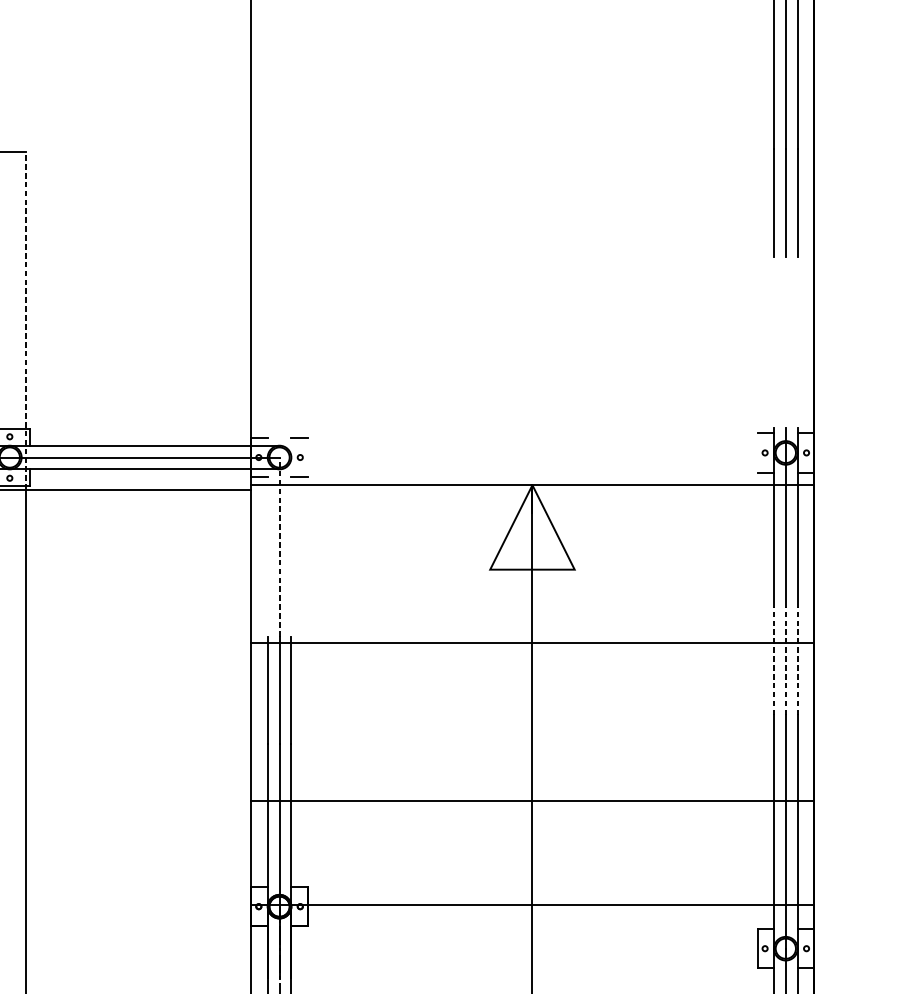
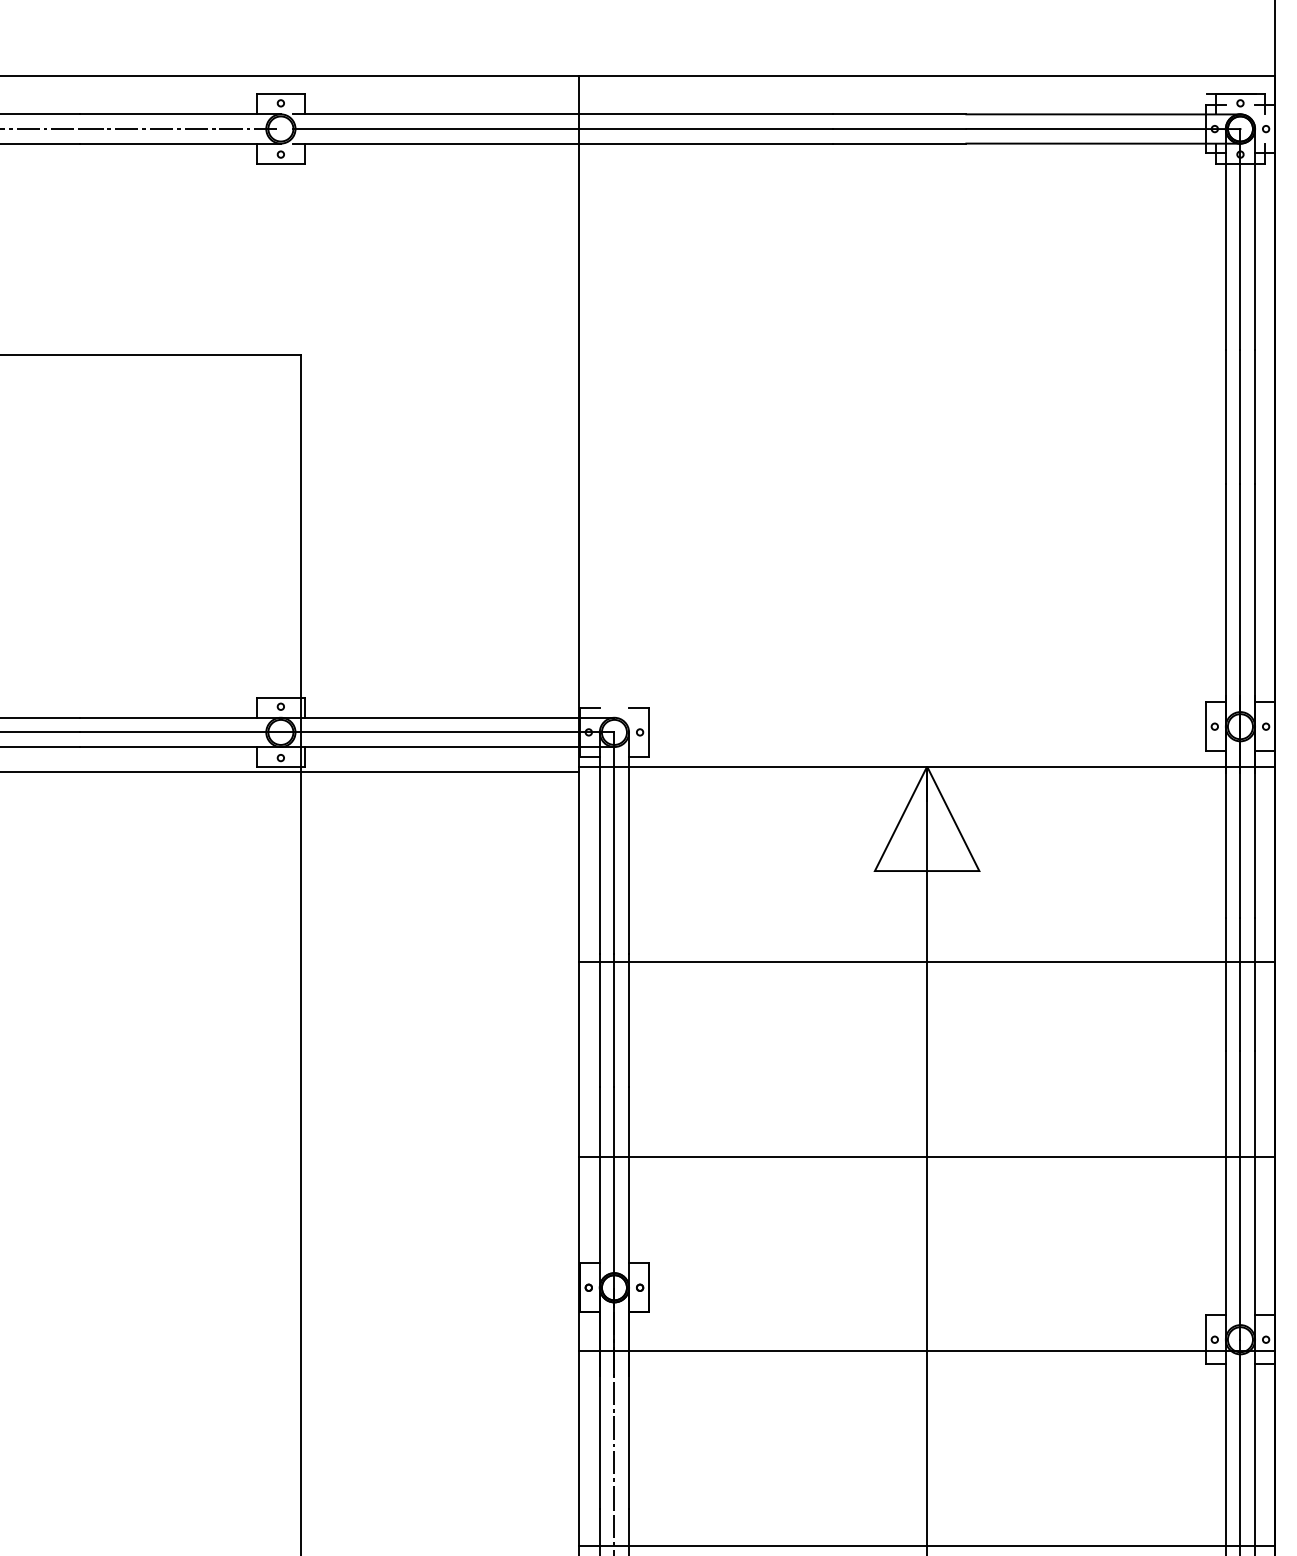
line: (25, 320) -> (300, 563), dashed -> solid
line: (773, 372) -> (1225, 627), added
line: (785, 372) -> (1240, 627), added
line: (797, 372) -> (1255, 627), added
line: (757, 452) -> (1205, 726), added
line: (307, 457) -> (649, 732), added
line: (267, 546) -> (599, 842), added
line: (291, 546) -> (629, 842), added
line: (279, 547) -> (614, 843), dashed -> solid
line: (773, 661) -> (1225, 984), dashed -> solid
line: (785, 661) -> (1240, 984), dashed -> solid
line: (797, 661) -> (1255, 984), dashed -> solid
line: (532, 904) -> (927, 1351), moved

